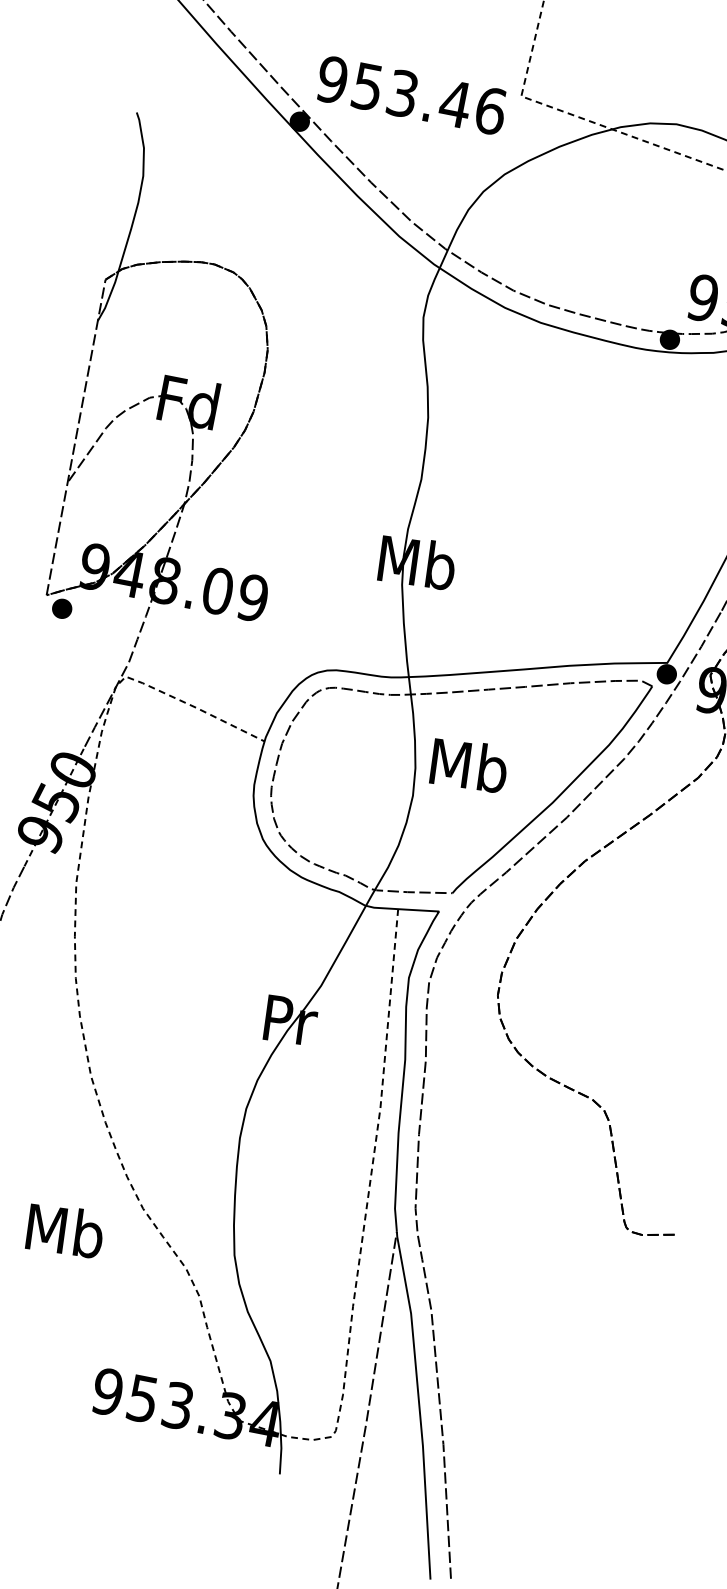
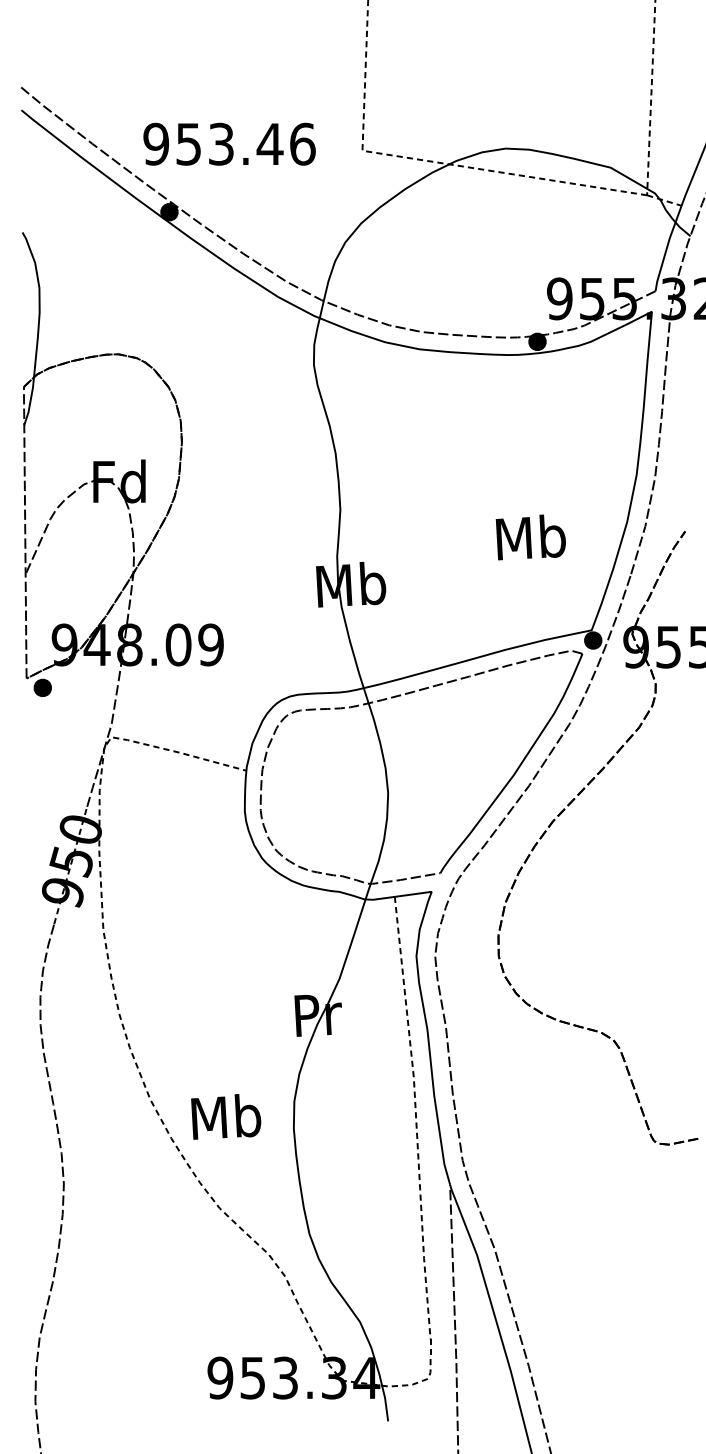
text: (411, 94) -> (229, 143), moved
text: (468, 765) -> (530, 537), moved
text: (65, 1230) -> (226, 1116), moved

